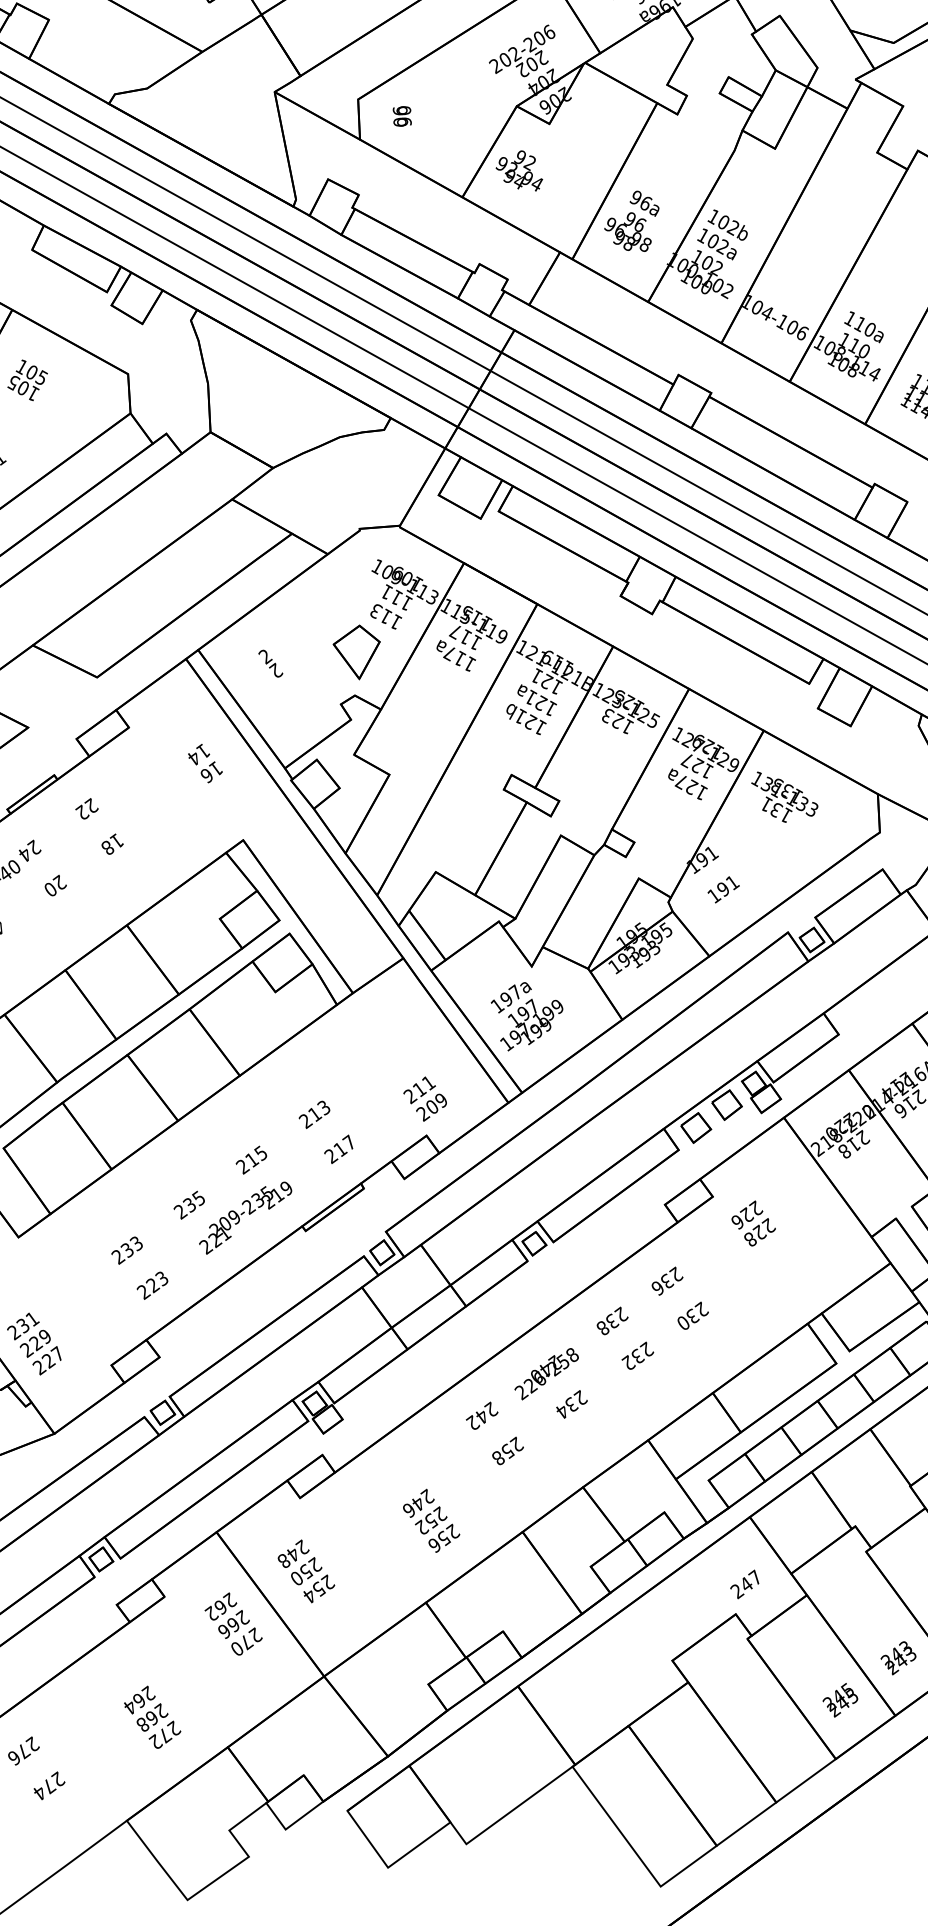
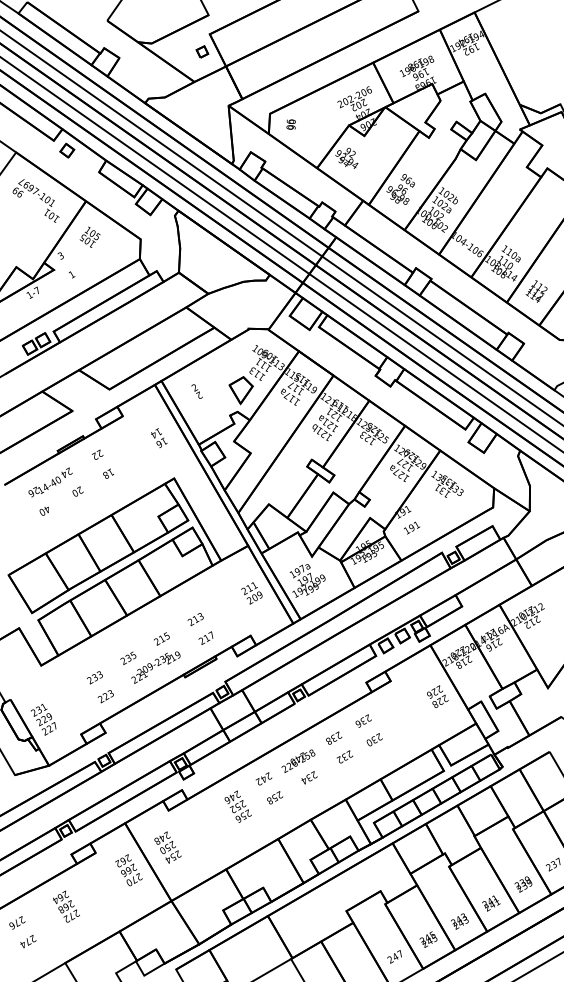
text: (424, 1099) -> (251, 593), moved
text: (753, 1223) -> (437, 696), moved
text: (430, 1520) -> (237, 806), moved
text: (744, 1583) -> (394, 956), moved
text: (152, 1717) -> (66, 906), moved

